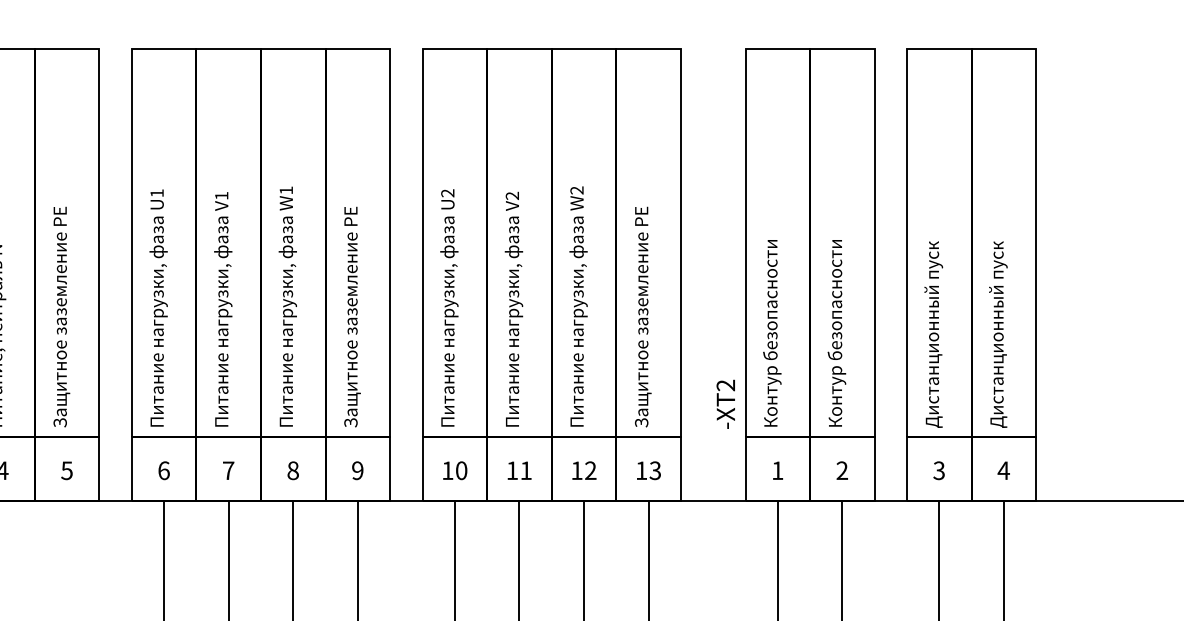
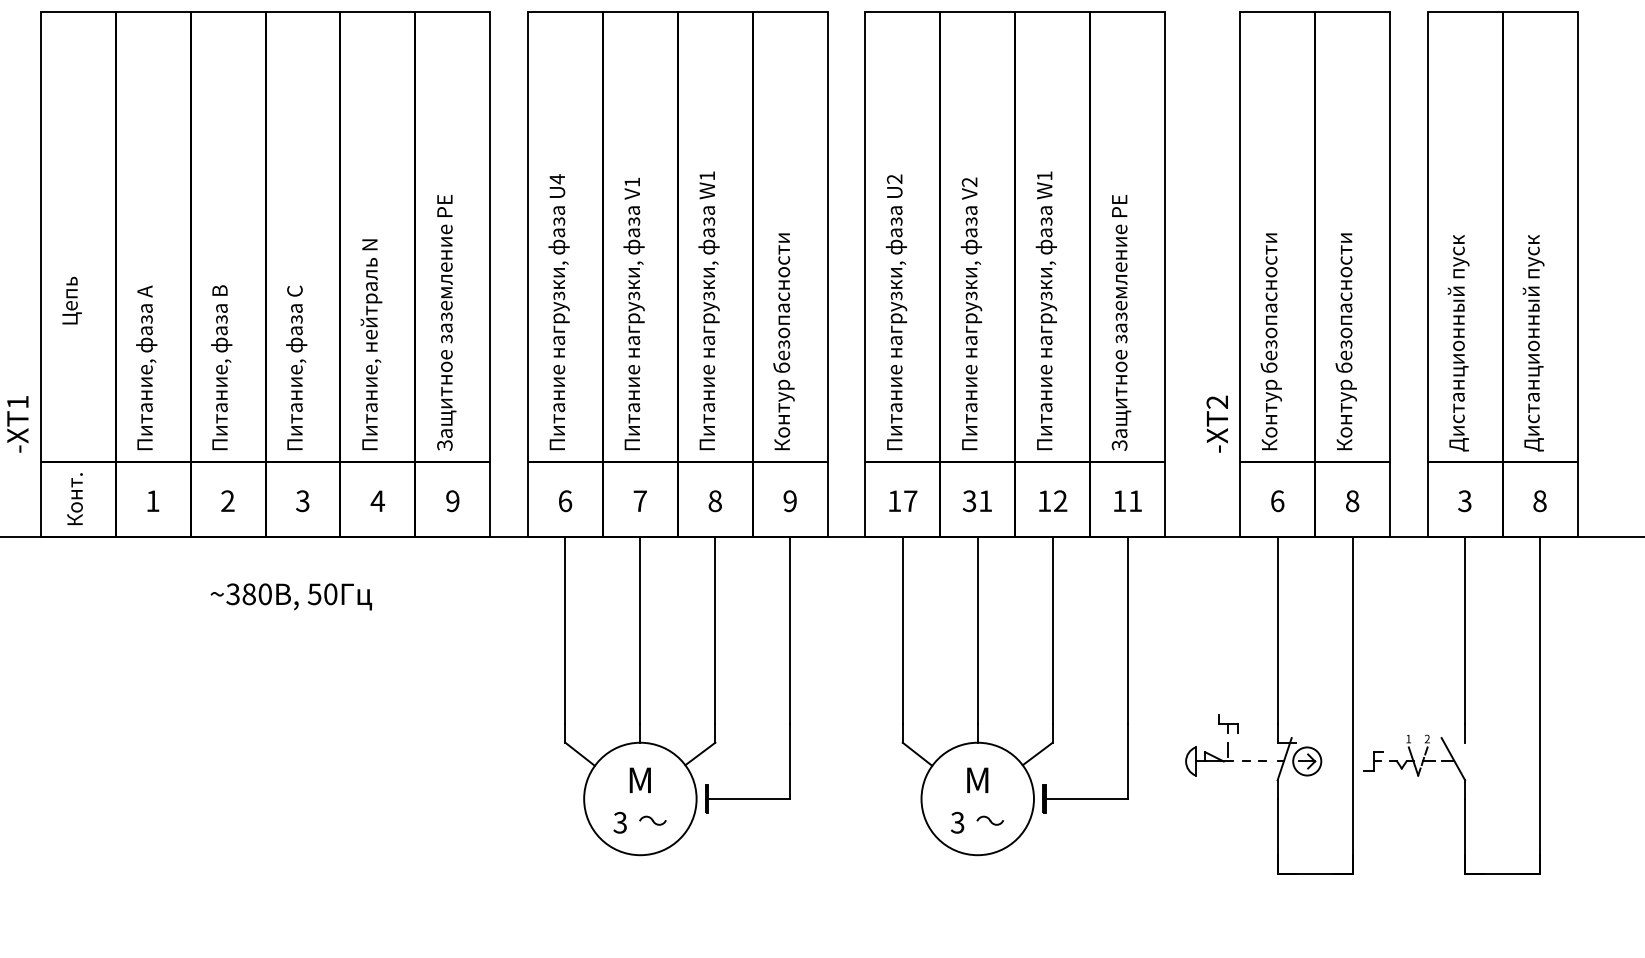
text: (576, 190) -> (1044, 175), W2 -> W1
text: (156, 193) -> (556, 179), U1 -> U4
text: (352, 316) -> (783, 322), Защитное заземление РЕ -> Контур безопасности
text: (66, 470) -> (452, 501), 5 -> 9
text: (461, 470) -> (910, 501), 10 -> 17
text: (512, 470) -> (969, 501), 11 -> 31
text: (654, 470) -> (1134, 501), 13 -> 11
text: (777, 470) -> (1277, 501), 1 -> 6
text: (842, 470) -> (1352, 501), 2 -> 8
text: (1003, 470) -> (1539, 501), 4 -> 8

